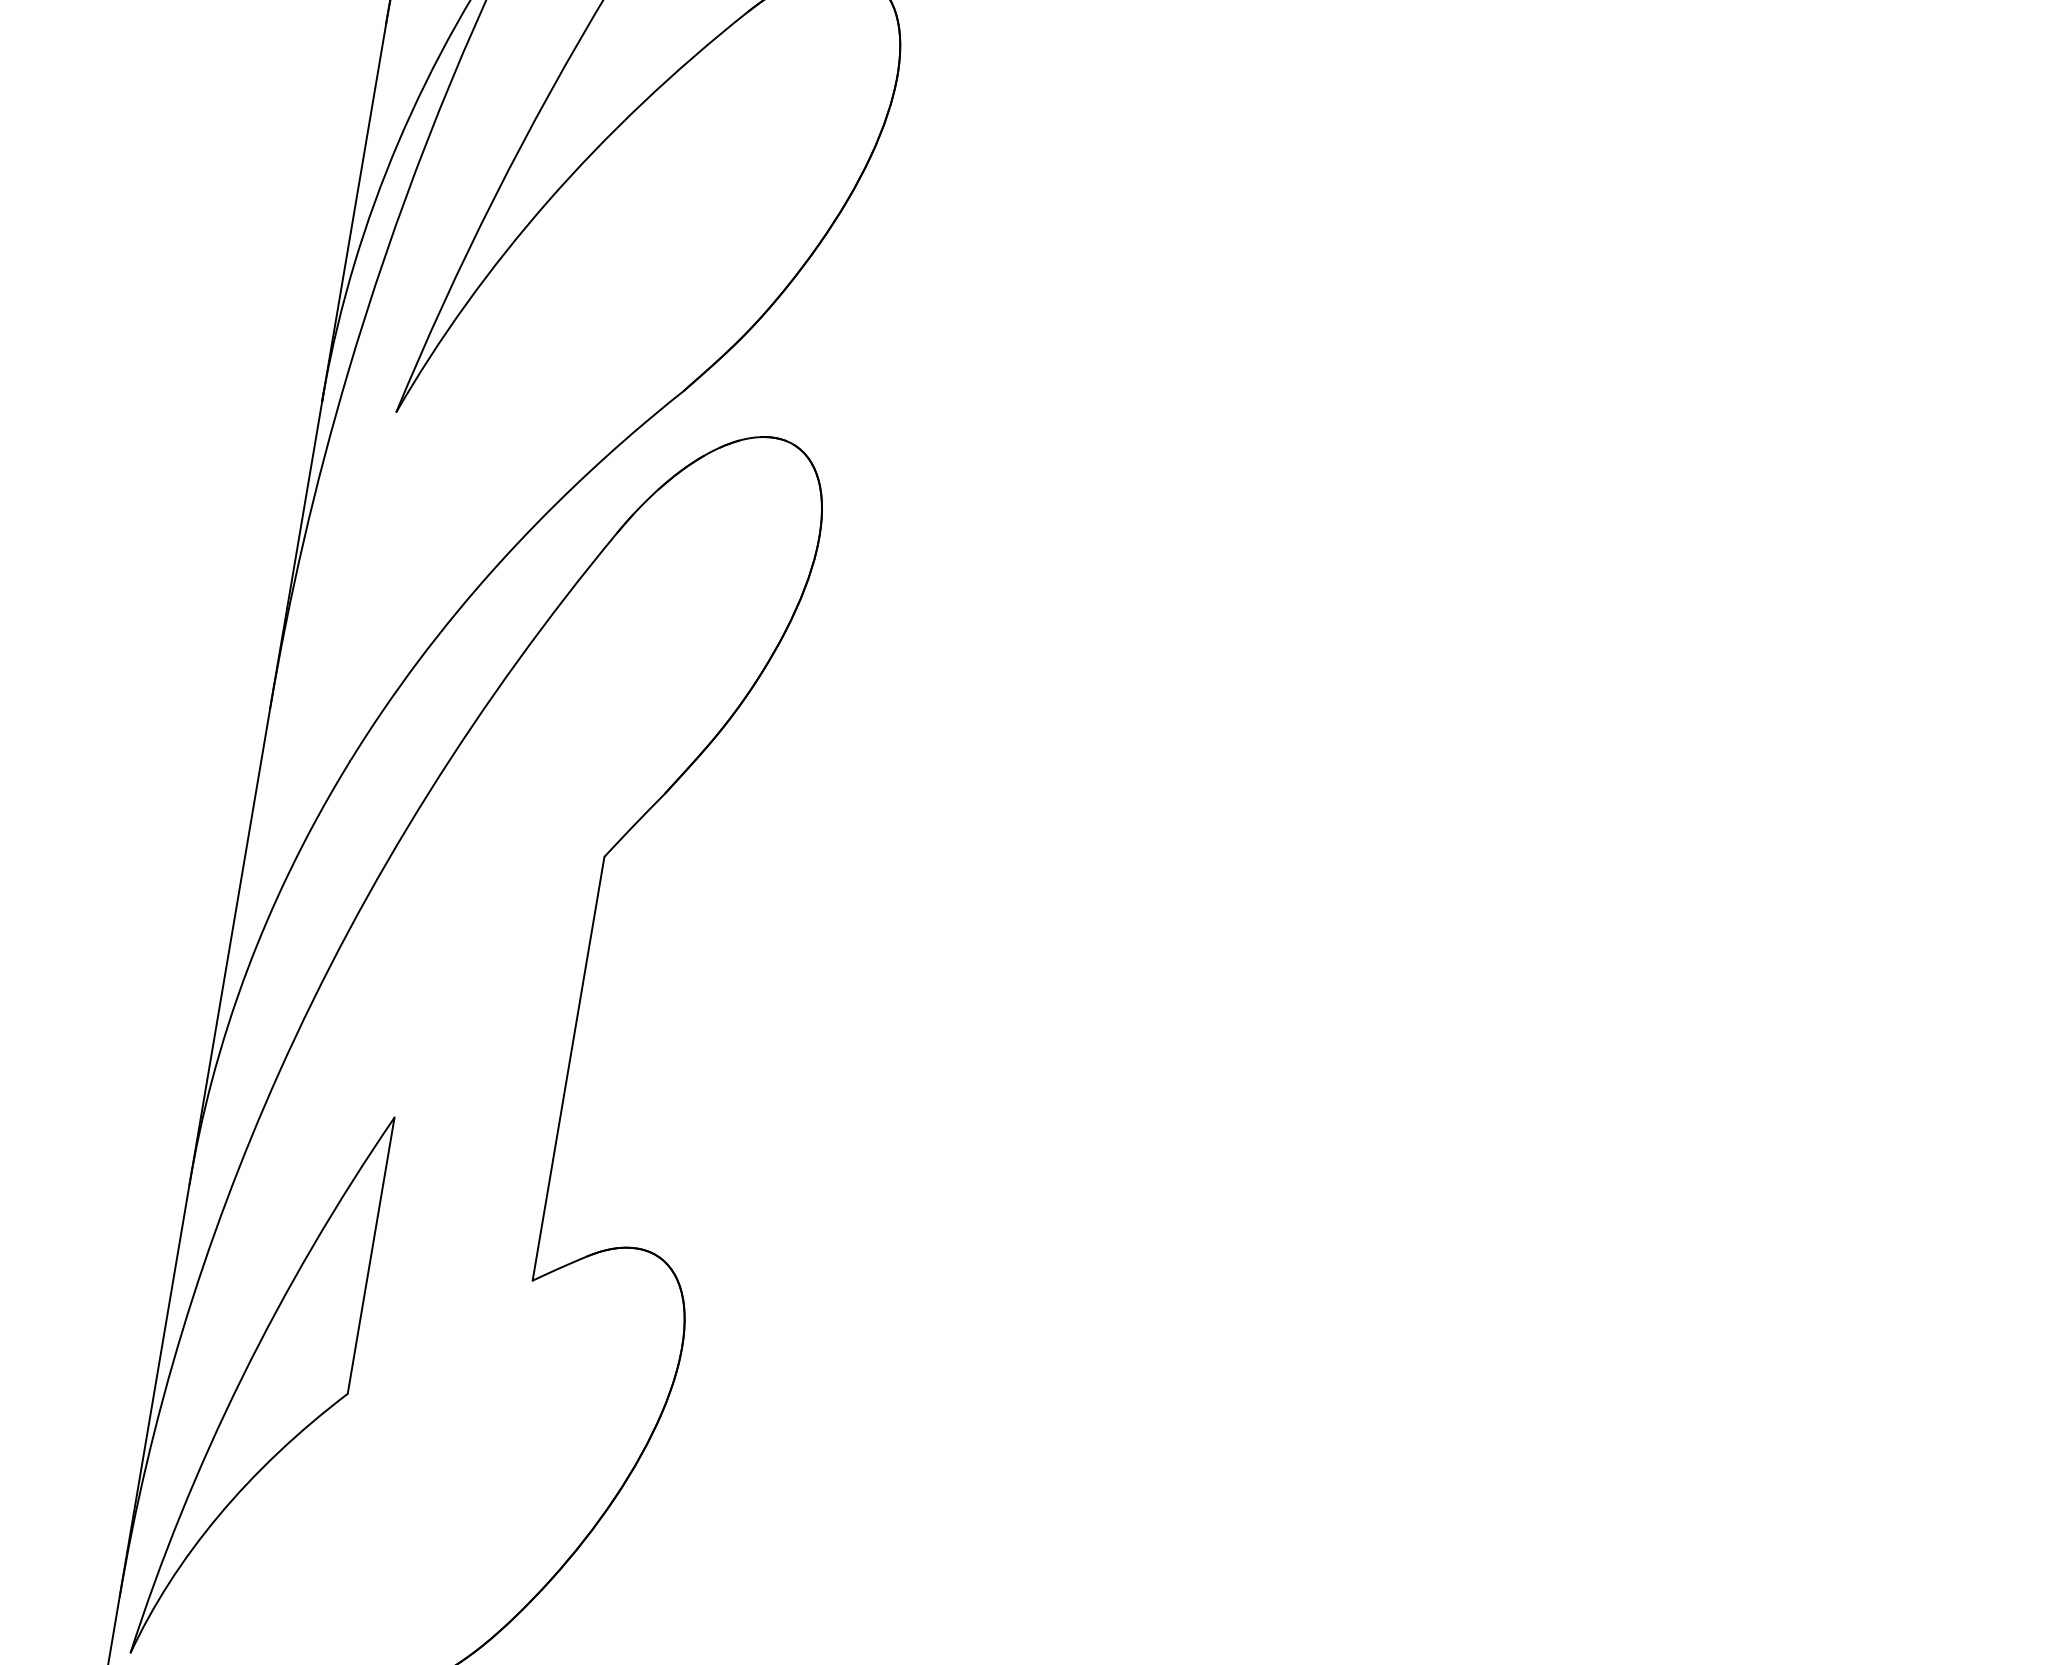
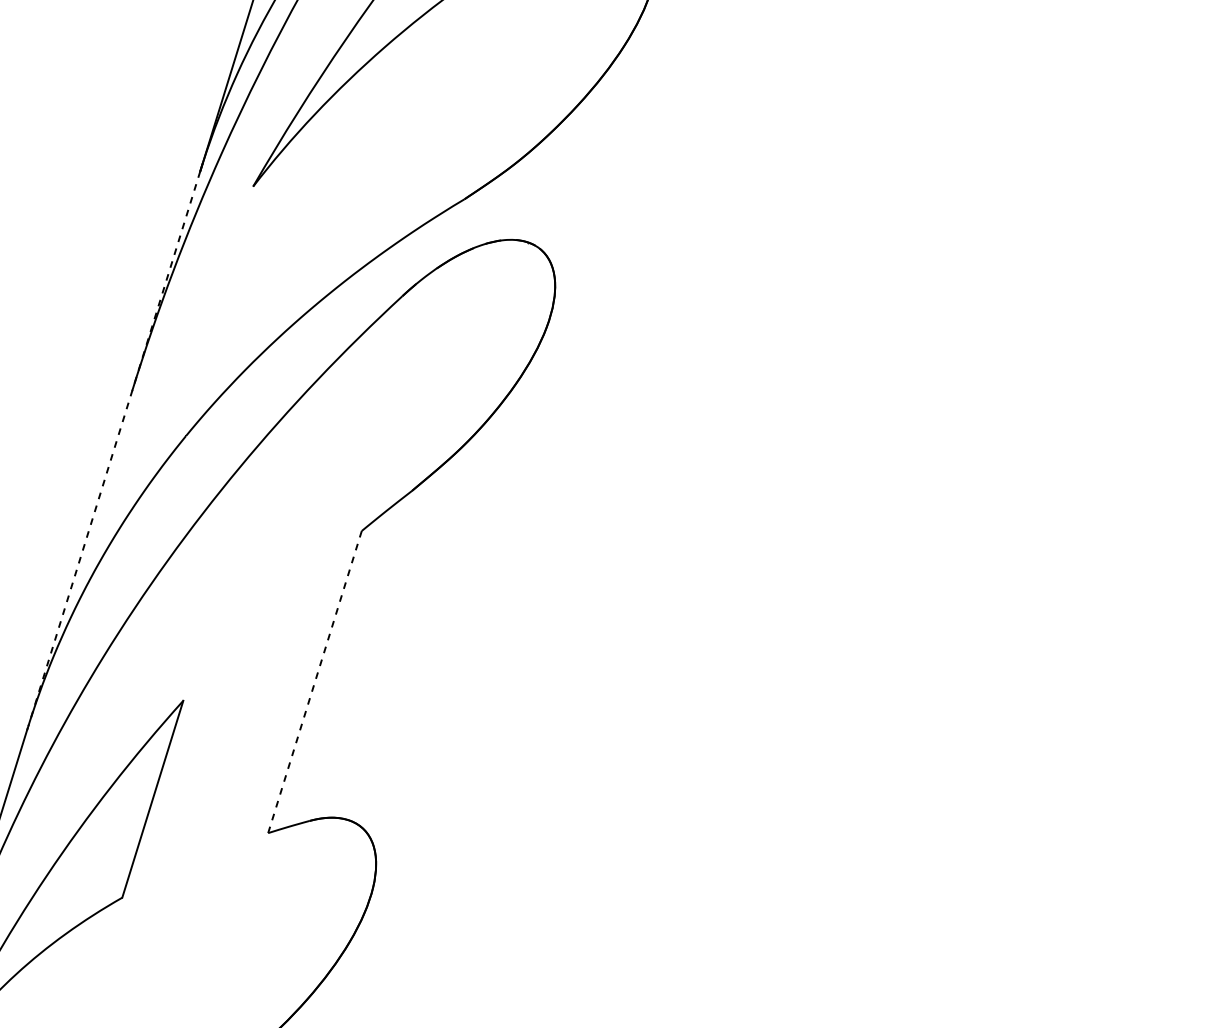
line: (256, 790) -> (114, 448), solid -> dashed
line: (568, 1068) -> (314, 681), solid -> dashed

